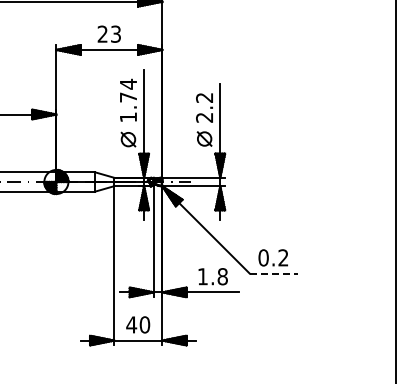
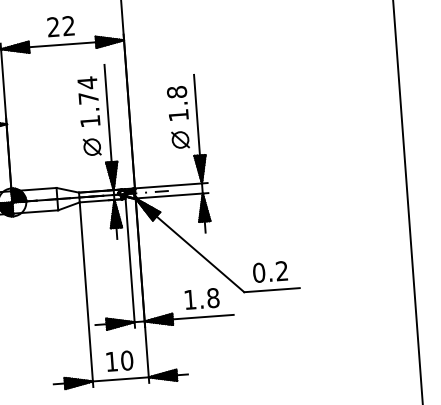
text: (115, 34) -> (68, 26), 23 -> 22
text: (204, 107) -> (177, 103), 2.2 -> 1.8
line: (273, 273) -> (271, 290), dashed -> solid
text: (131, 324) -> (111, 361), 40 -> 10

